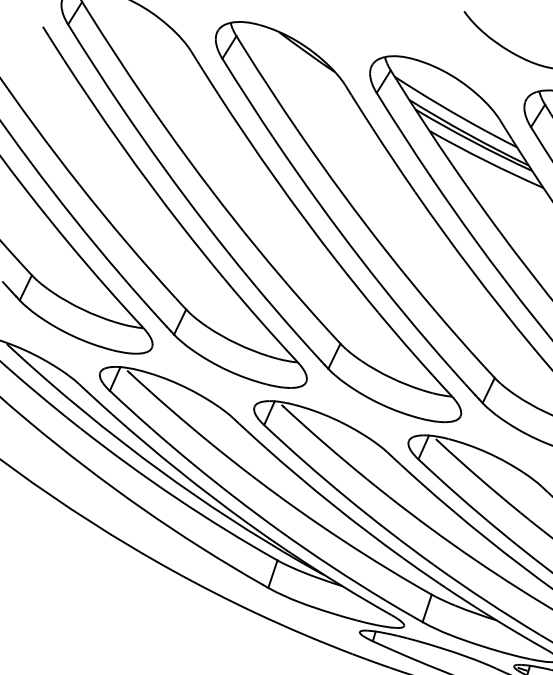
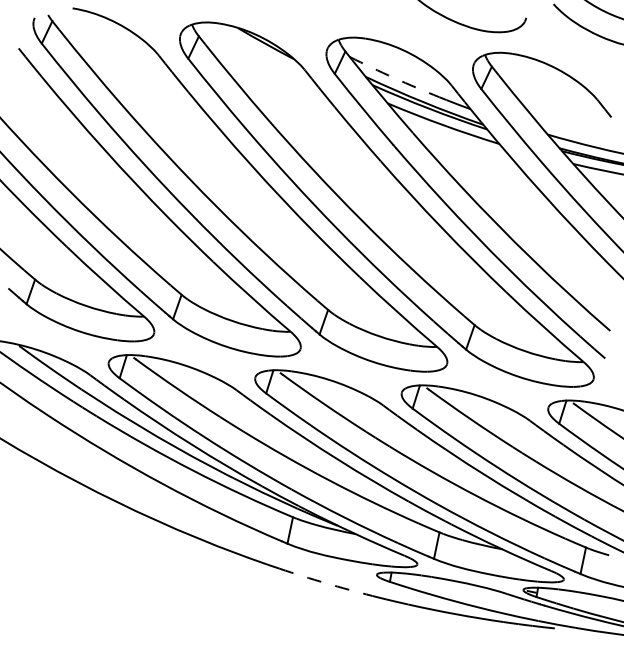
arc: (439, 105) -> (394, 78), solid -> dashed
arc: (303, 635) -> (325, 583), solid -> dashed

